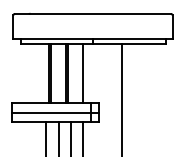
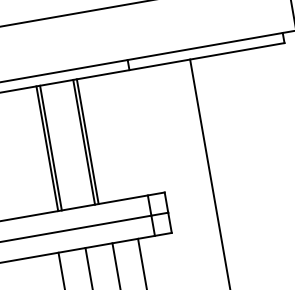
line: (83, 73) -> (120, 135), removed

